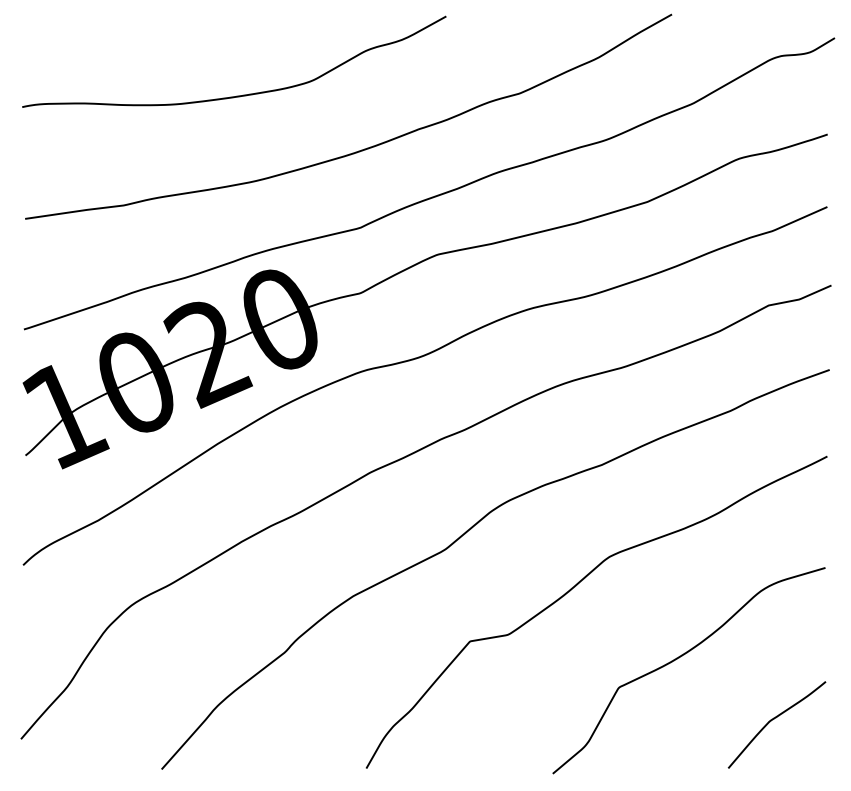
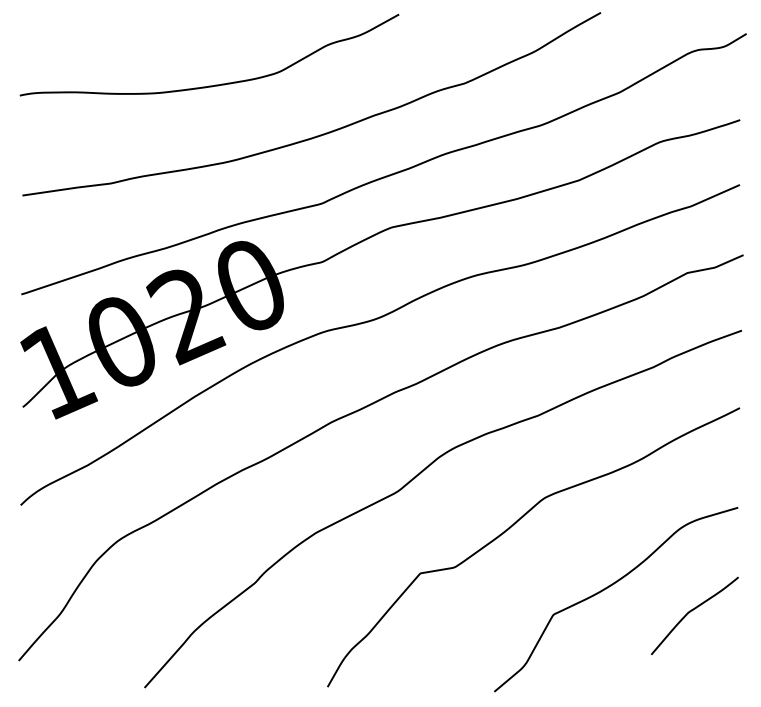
curve: (774, 719) -> (692, 611), moved

